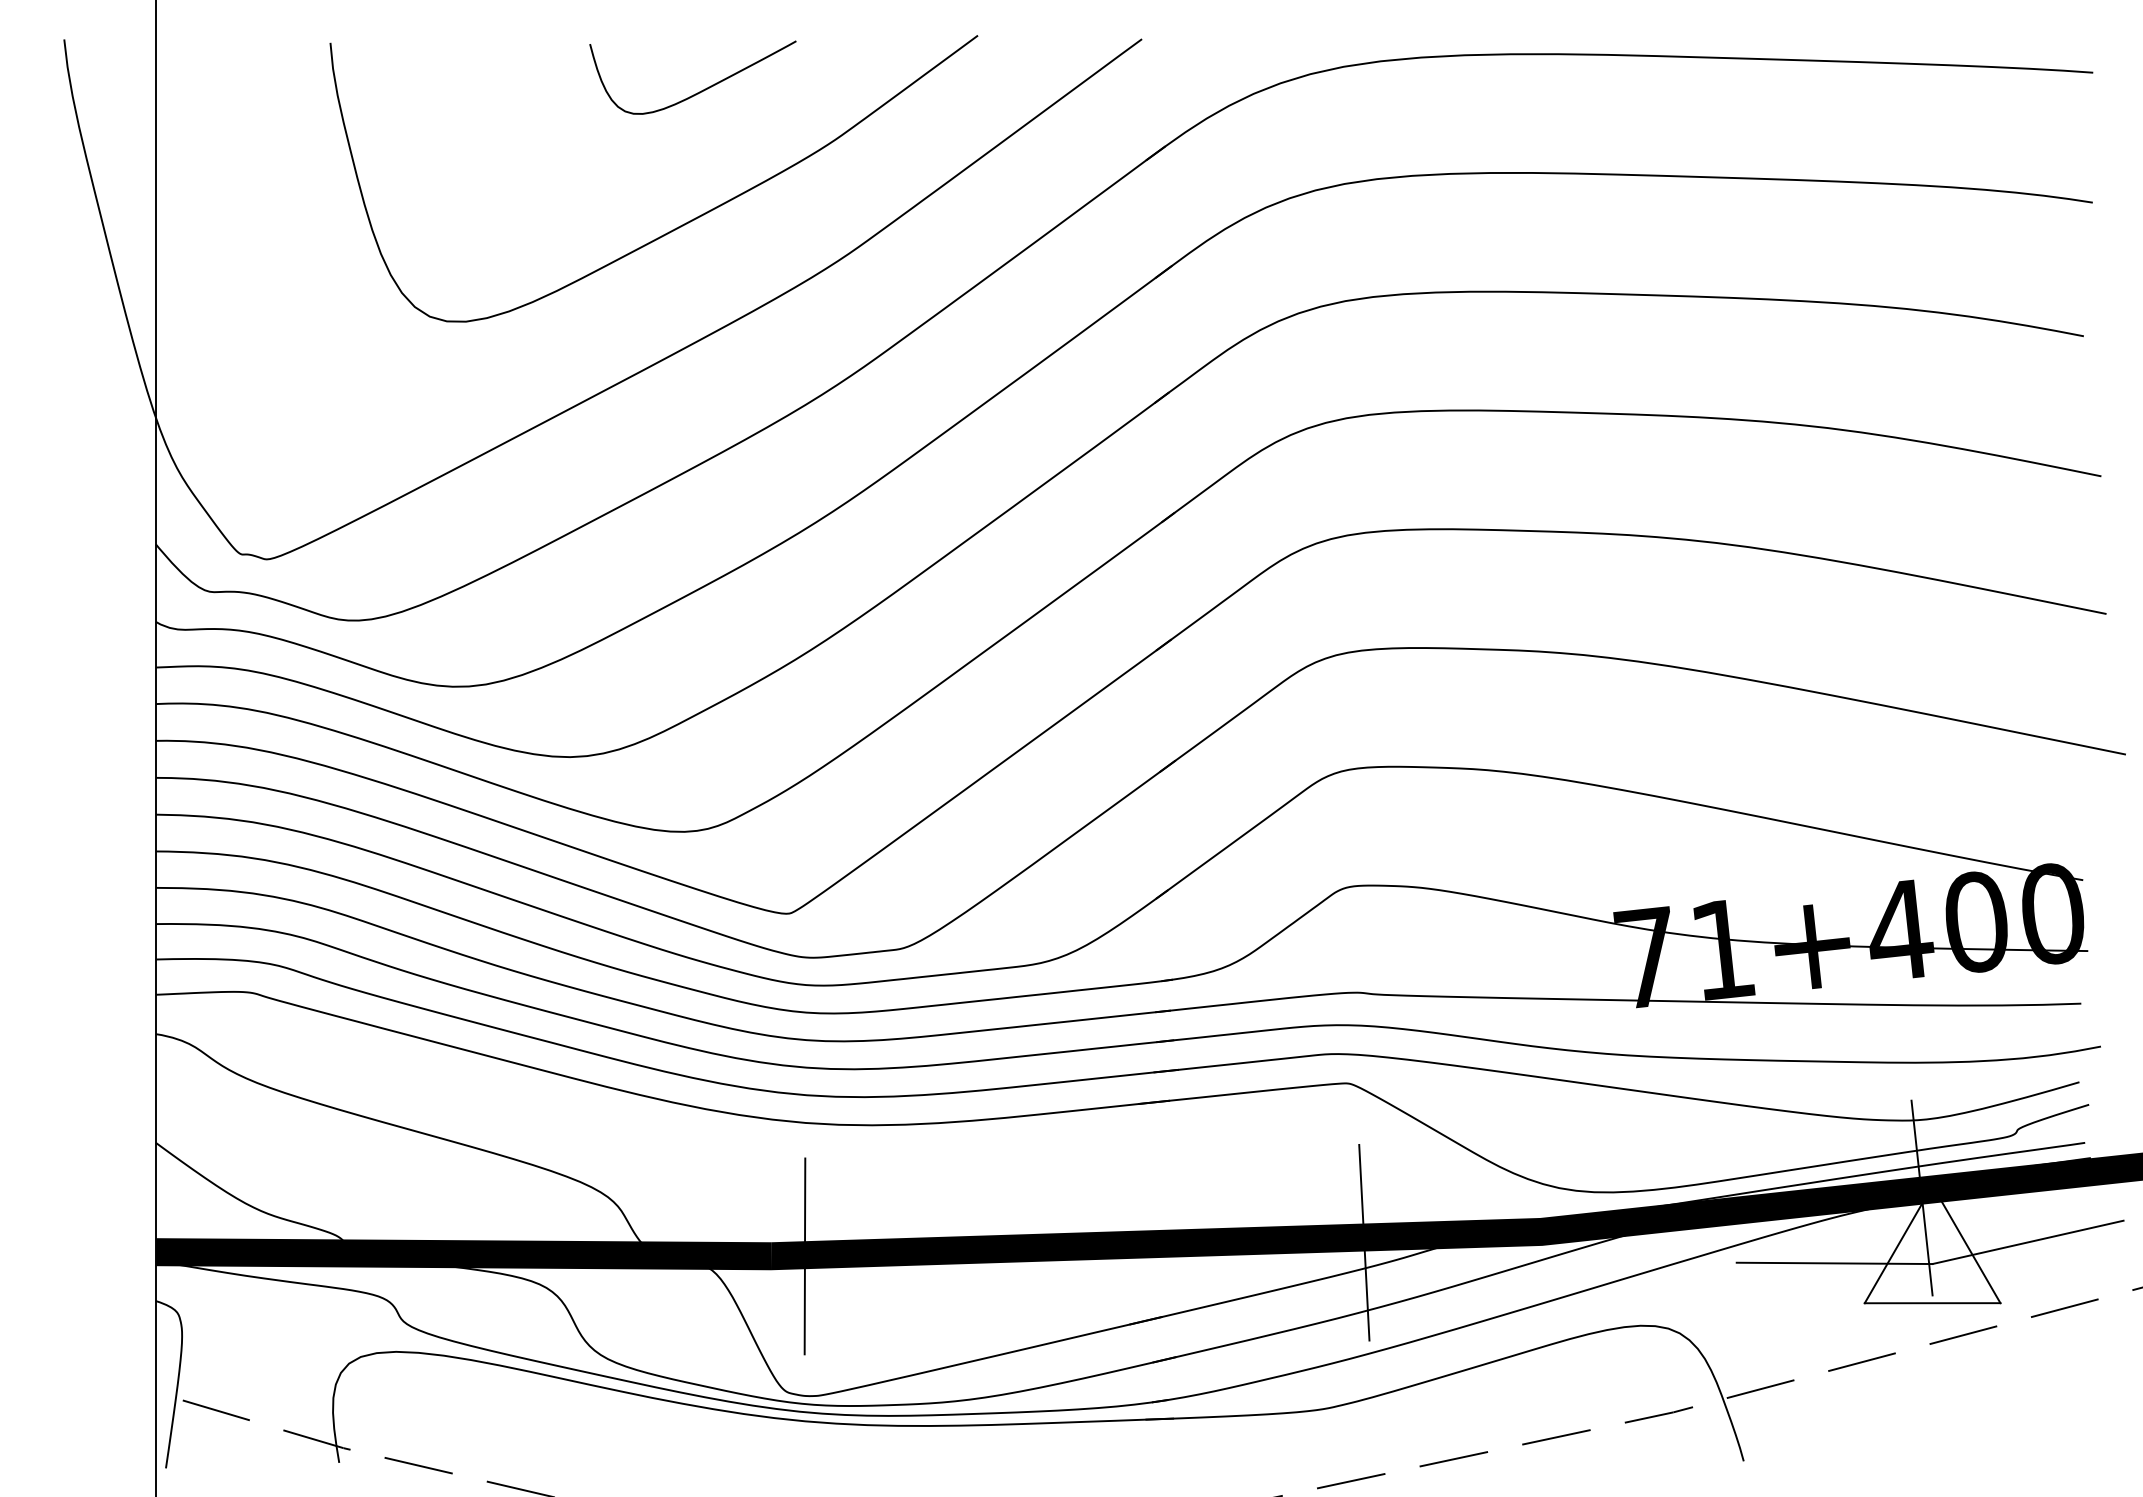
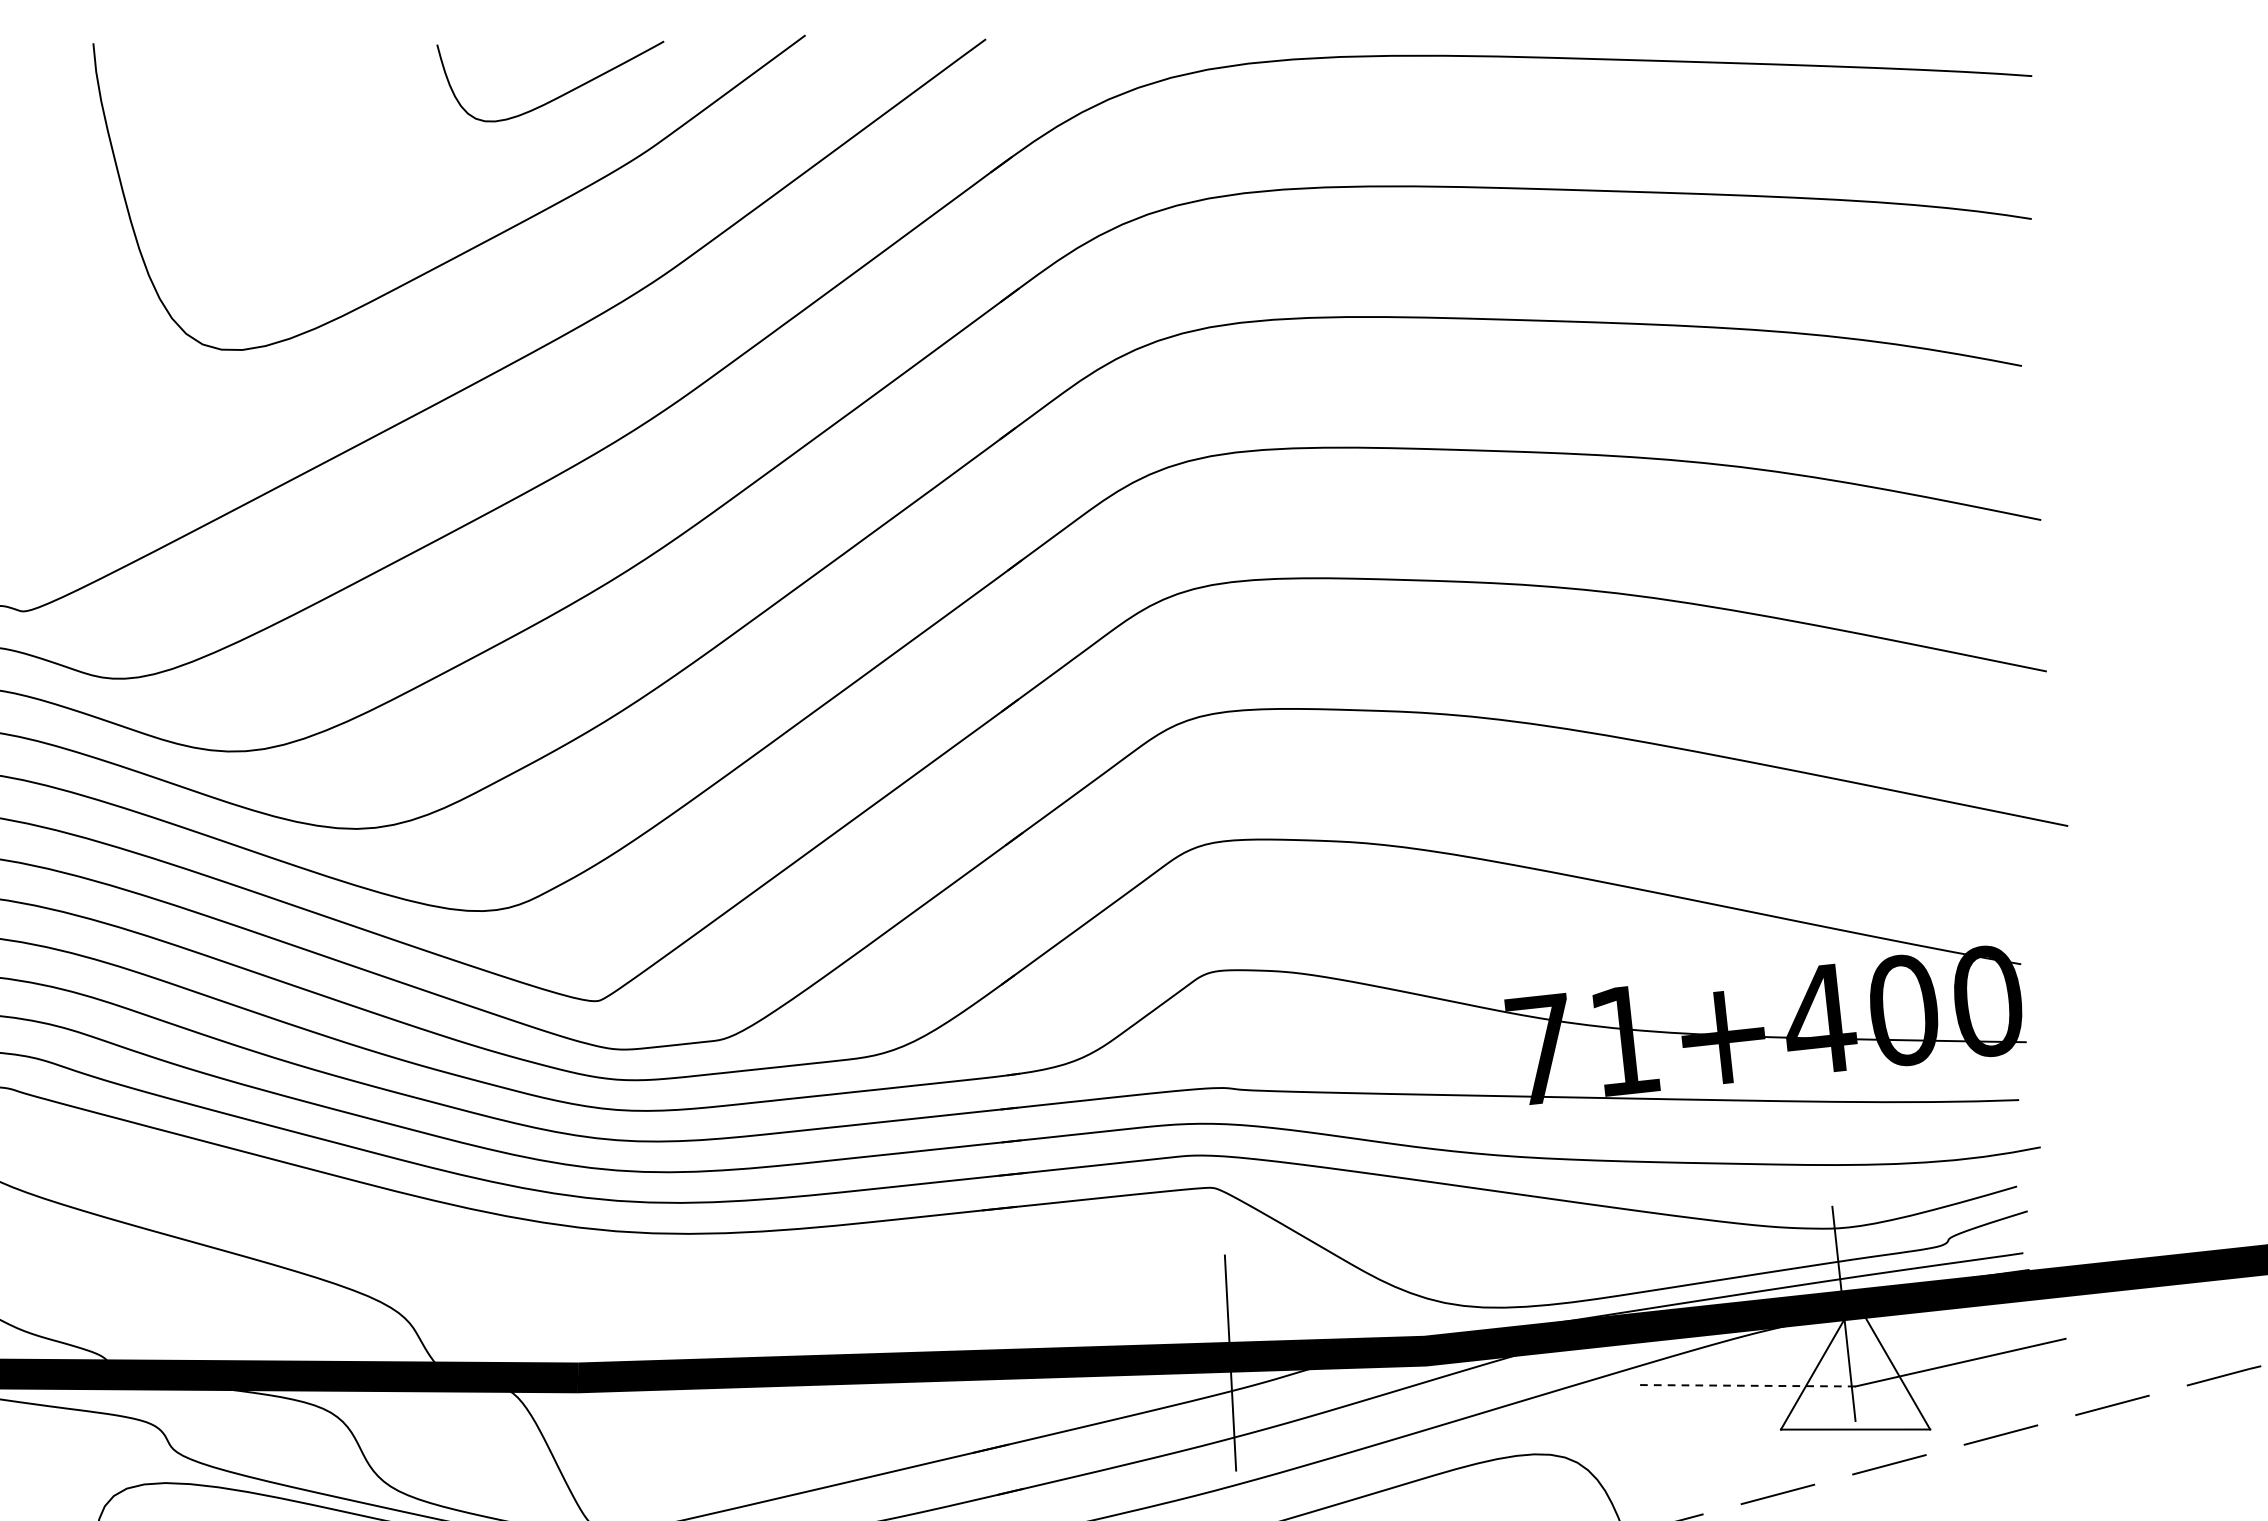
curve: (699, 91) -> (557, 96), moved
line: (804, 1256) -> (614, 1378), removed
line: (1834, 1263) -> (1747, 1385), solid -> dashed

